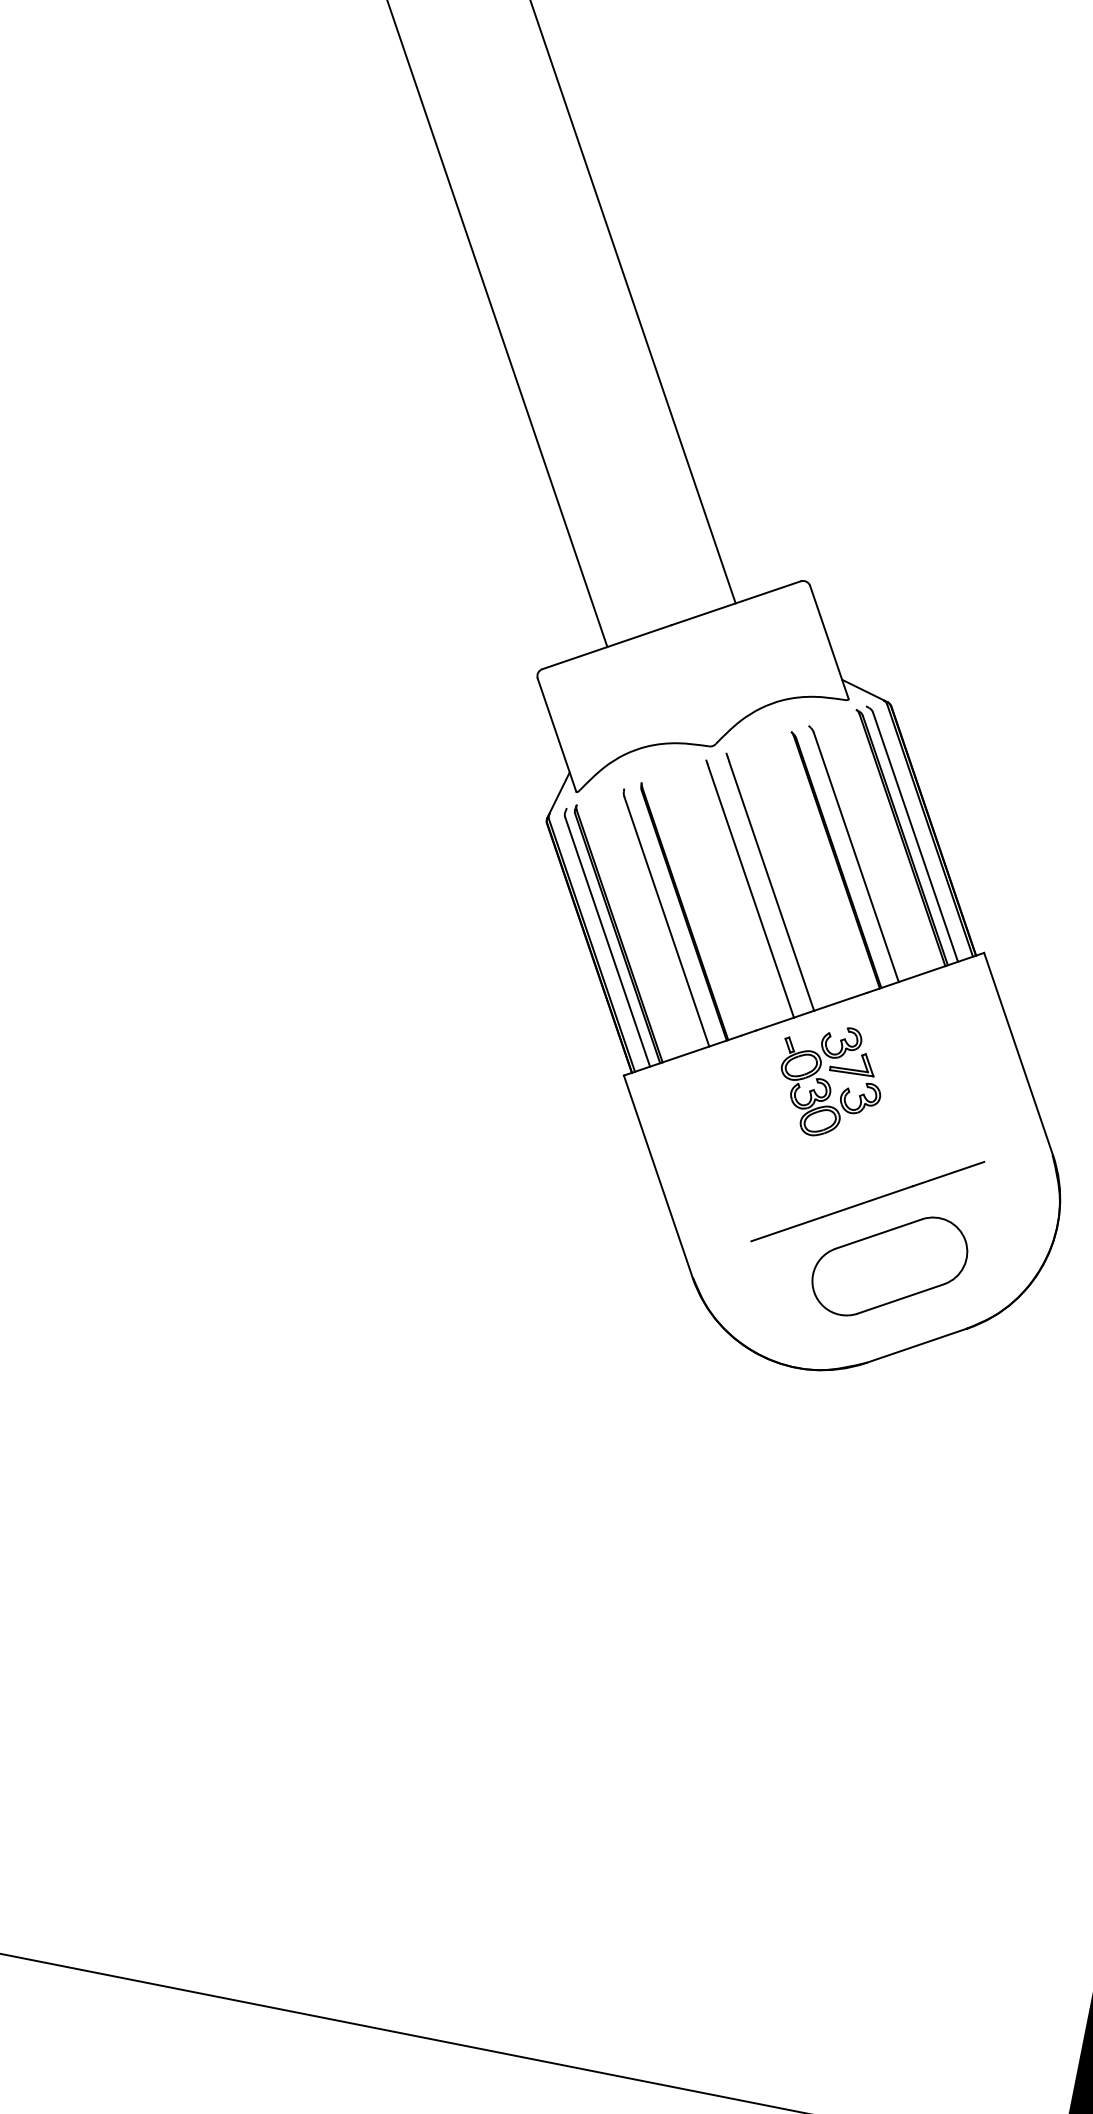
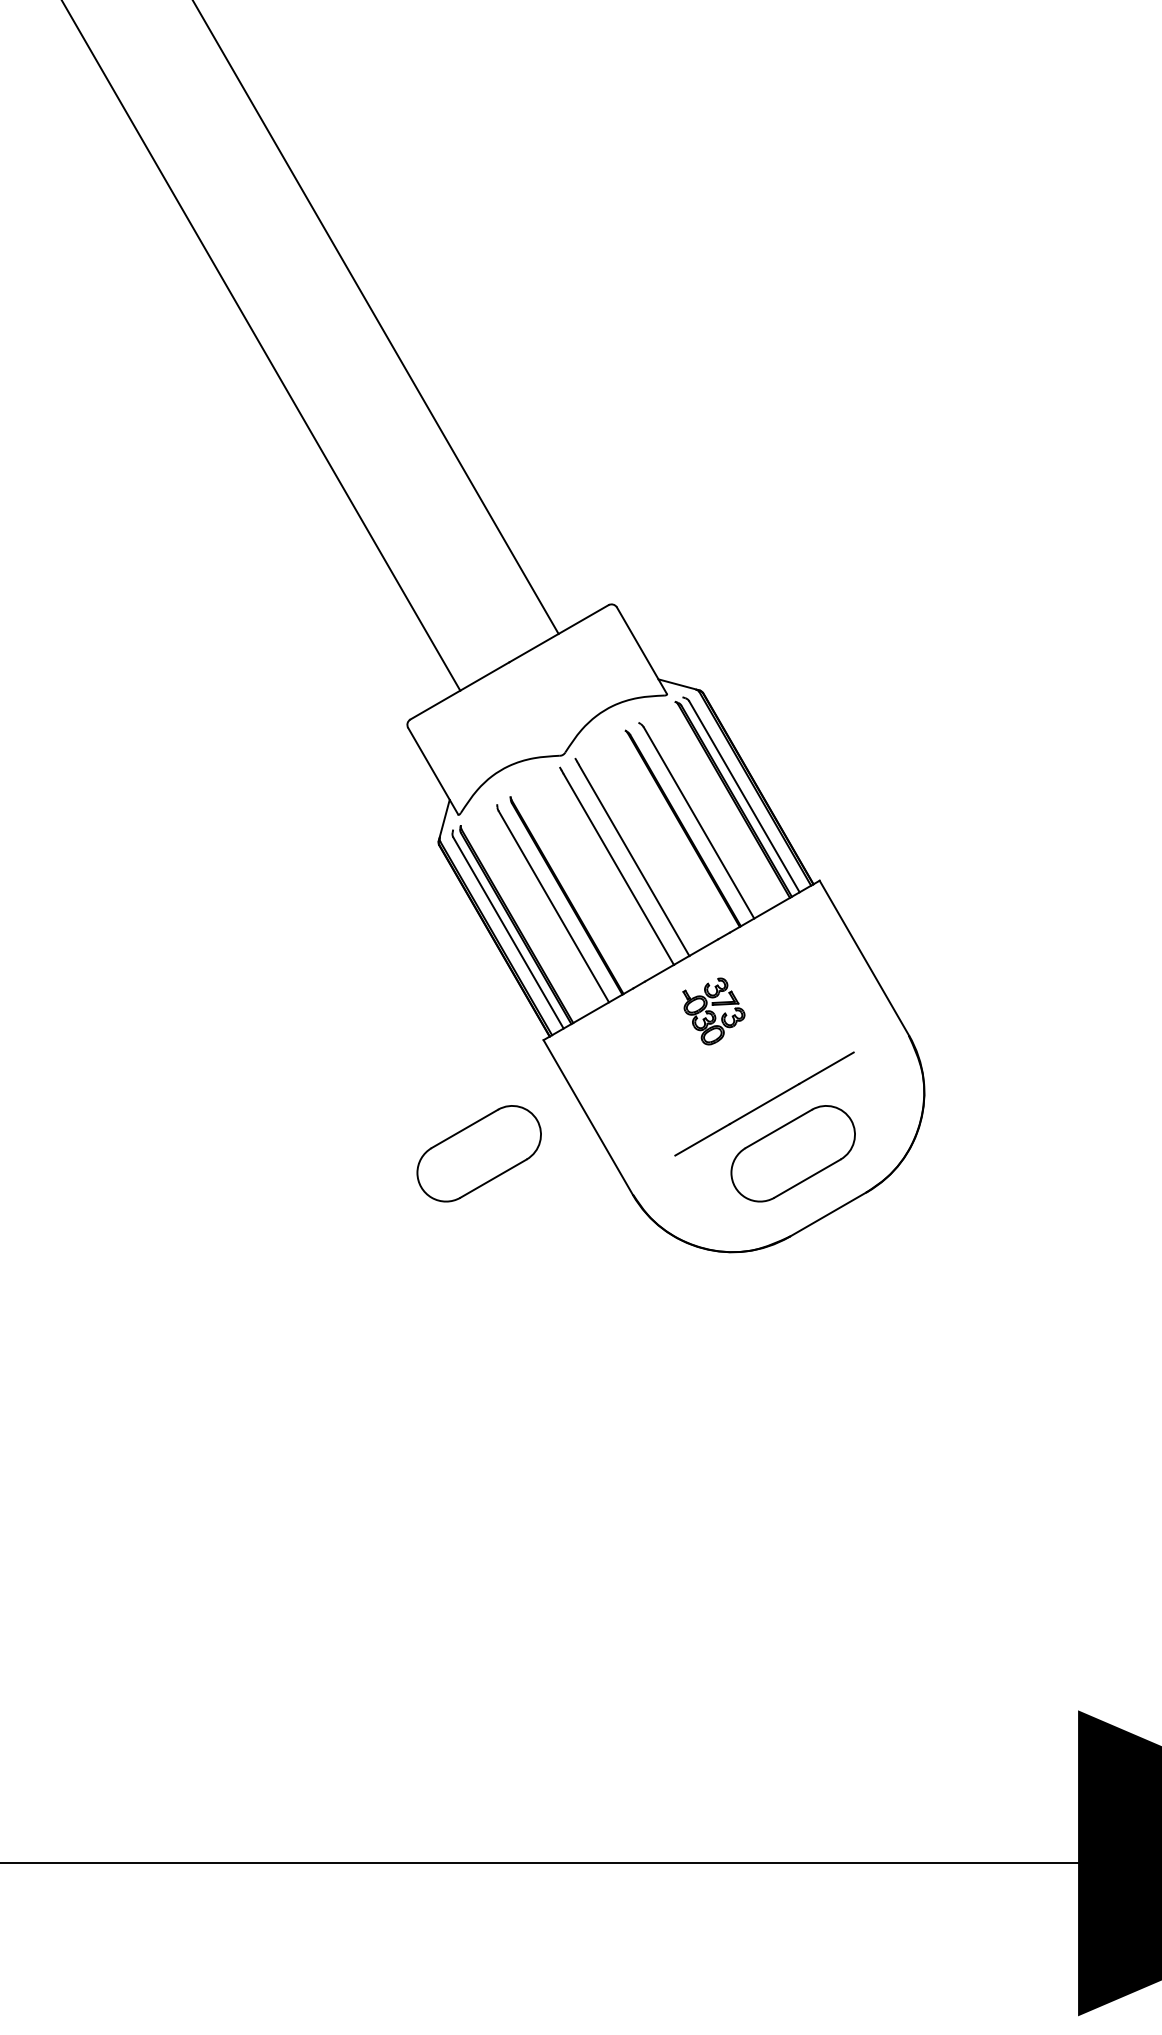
part: (829, 1081) -> (713, 1011), size x0.7
part: (521, 1193) -> (478, 1153), added

